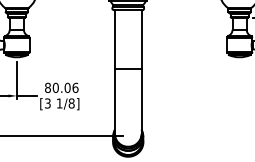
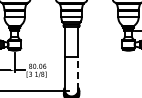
line: (141, 101) -> (78, 73), solid -> dashed

